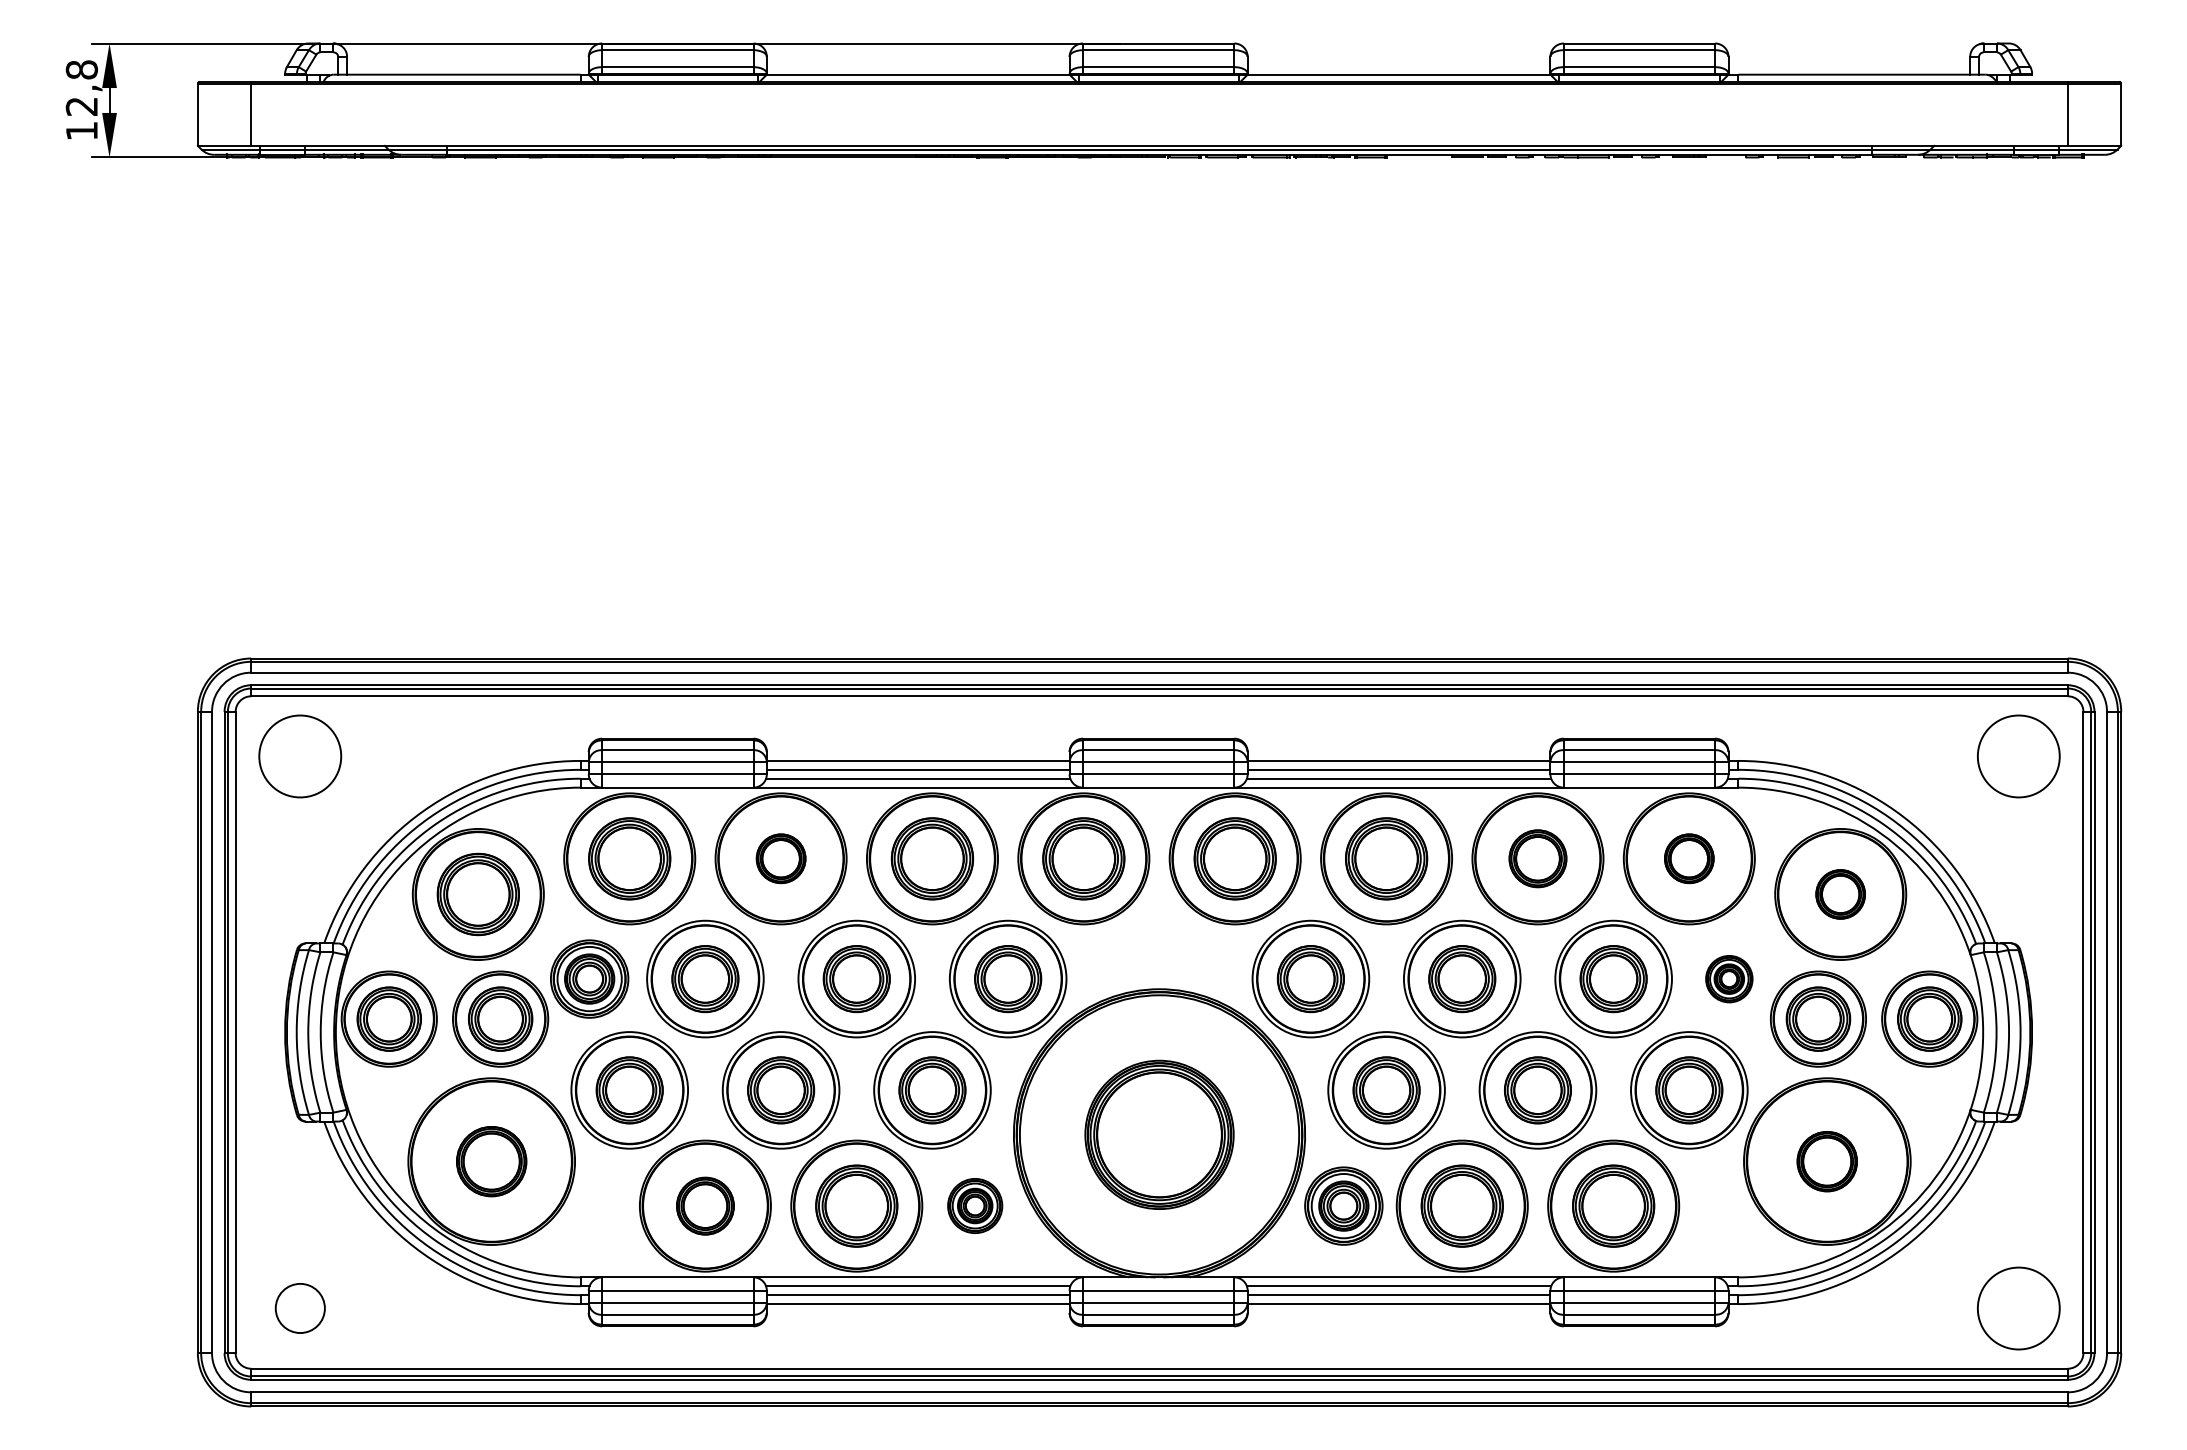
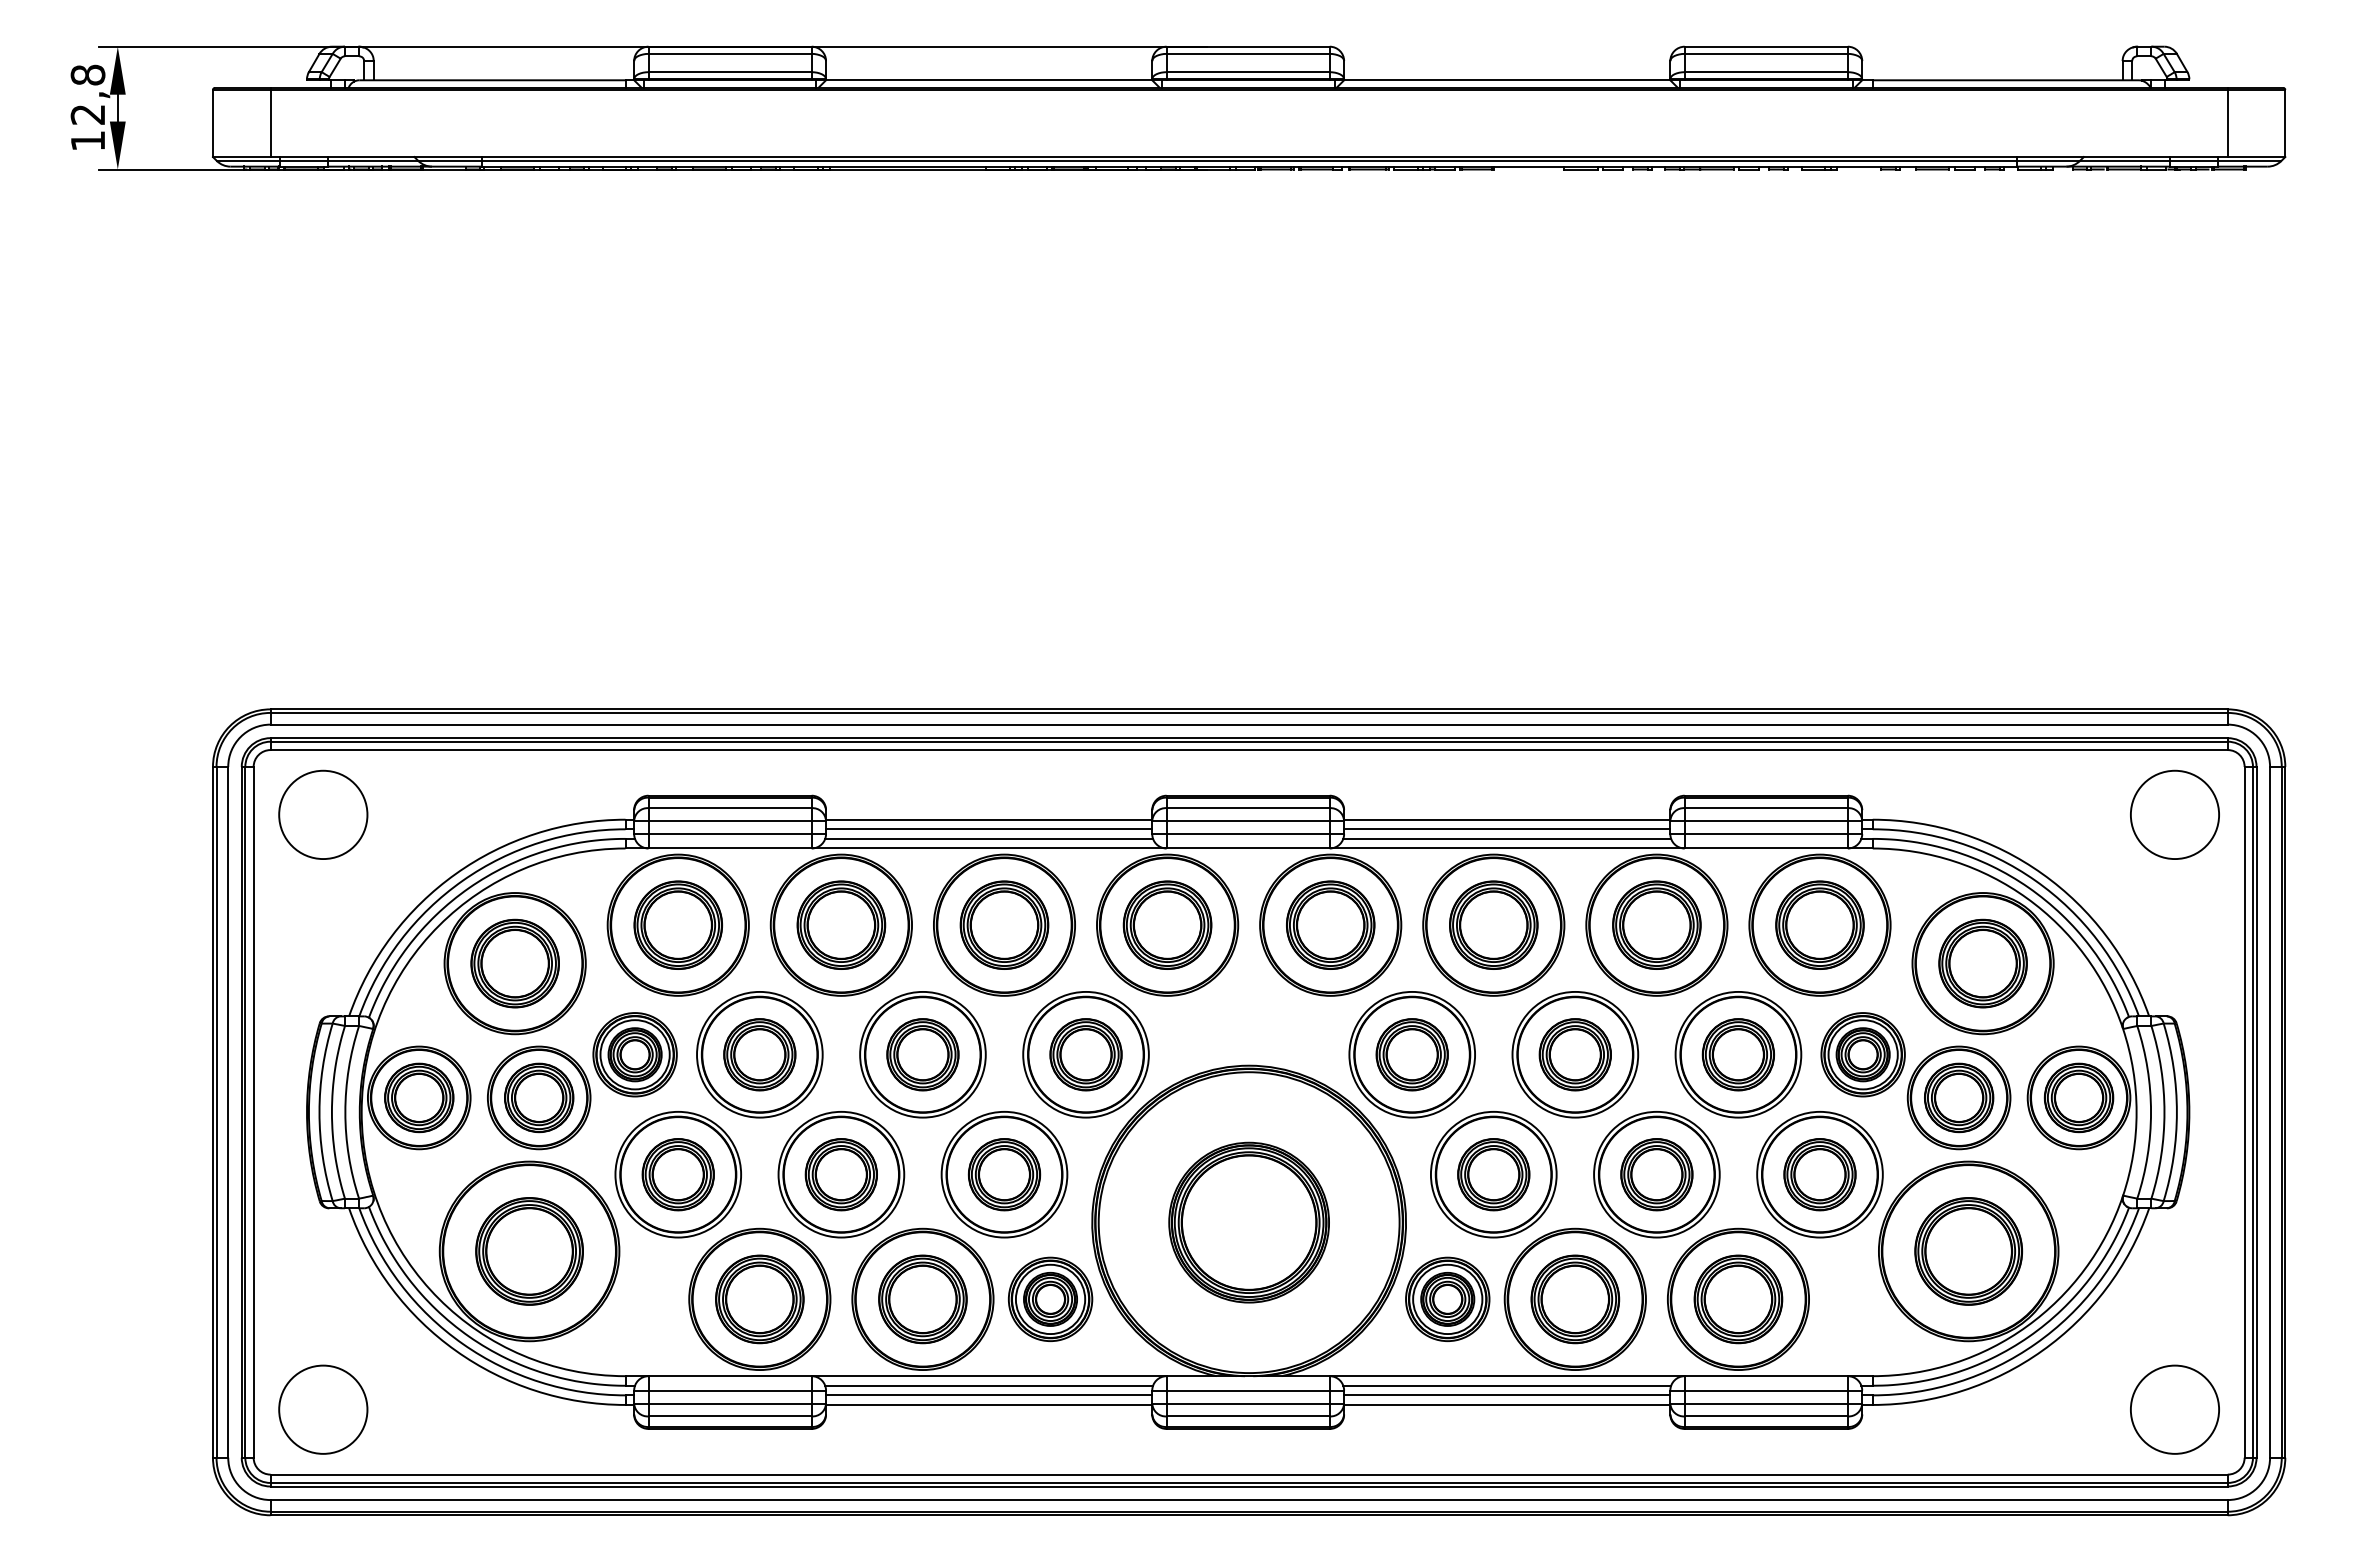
part: (781, 858) -> (841, 924), size x1.67
part: (1537, 858) -> (1656, 924), size x1.43
part: (1688, 858) -> (1819, 924), size x1.67
part: (1840, 894) -> (1982, 963), size x1.67
part: (1728, 978) -> (1862, 1054), size x1.67
part: (491, 1161) -> (529, 1251), size x1.43
part: (1827, 1161) -> (1968, 1251), size x1.67
part: (975, 1205) -> (1050, 1298), size x1.43
part: (705, 1206) -> (759, 1299), size x1.43
circle: (300, 1308) -> (323, 1409), size x1.67

